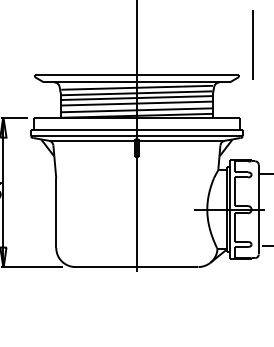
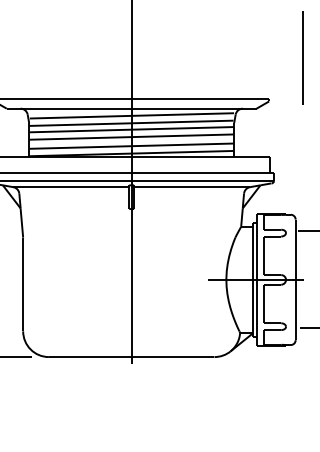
line: (252, 44) -> (302, 57), moved

